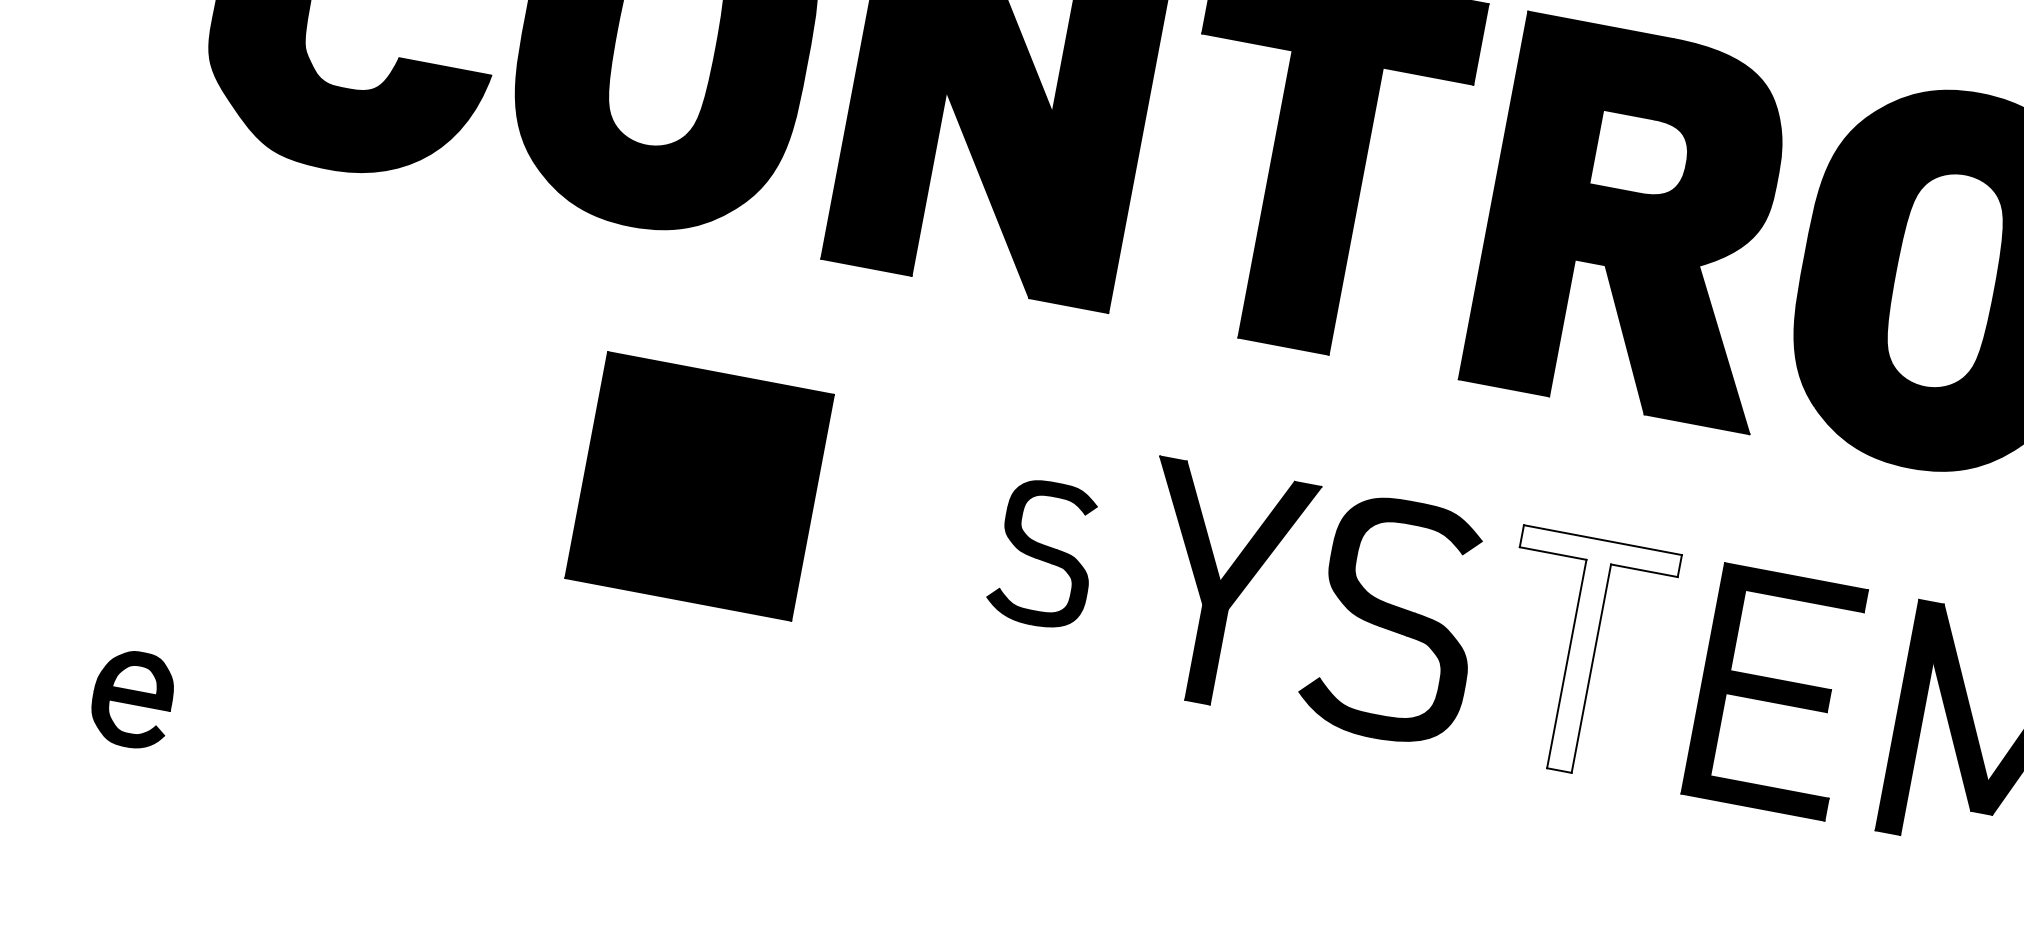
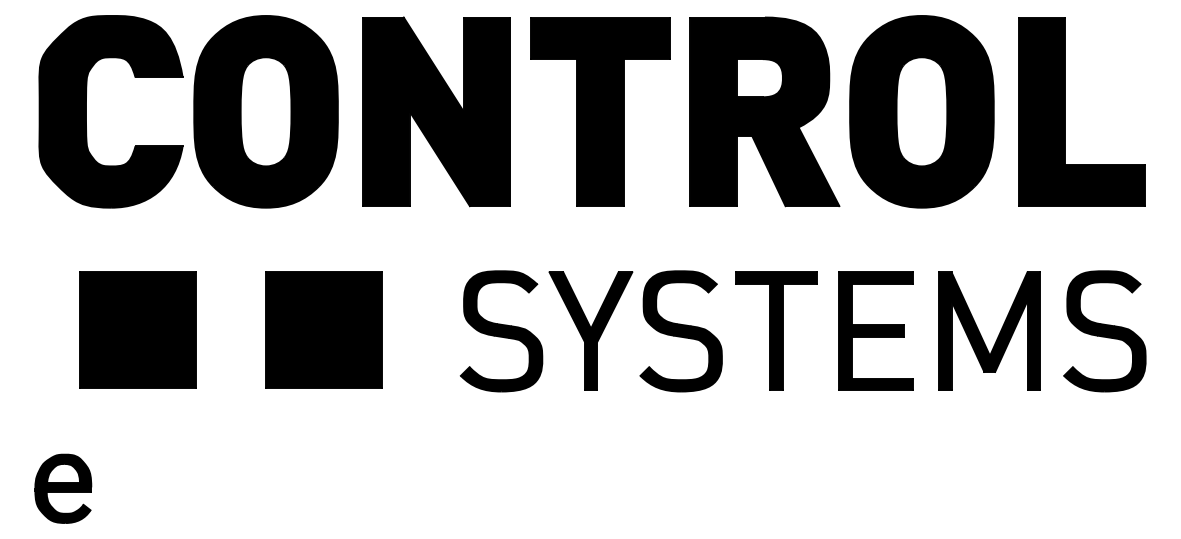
part: (335, 416) -> (137, 329), added
part: (1044, 554) -> (501, 331), size x1.67
fill: (1580, 655) -> (776, 331), added
part: (132, 698) -> (63, 488), size x1.43

